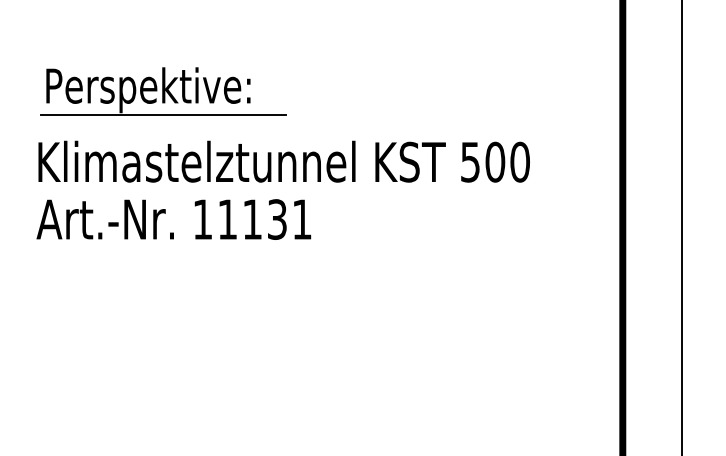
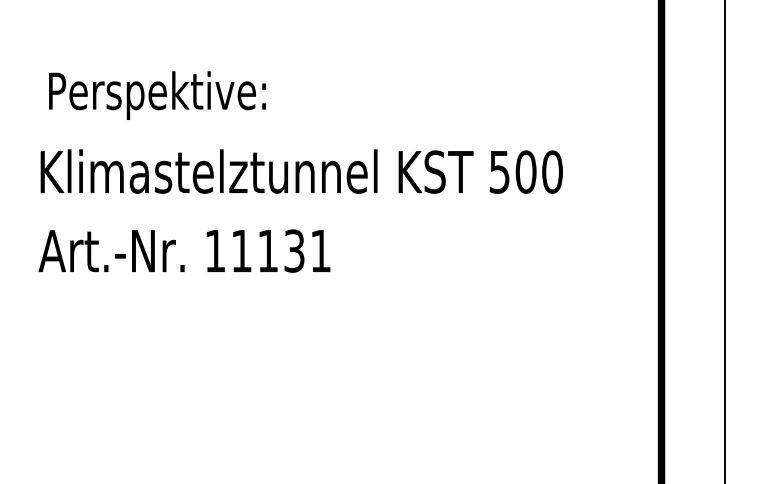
line: (163, 114) -> (173, 121), removed
text: (173, 219) -> (184, 251), moved

